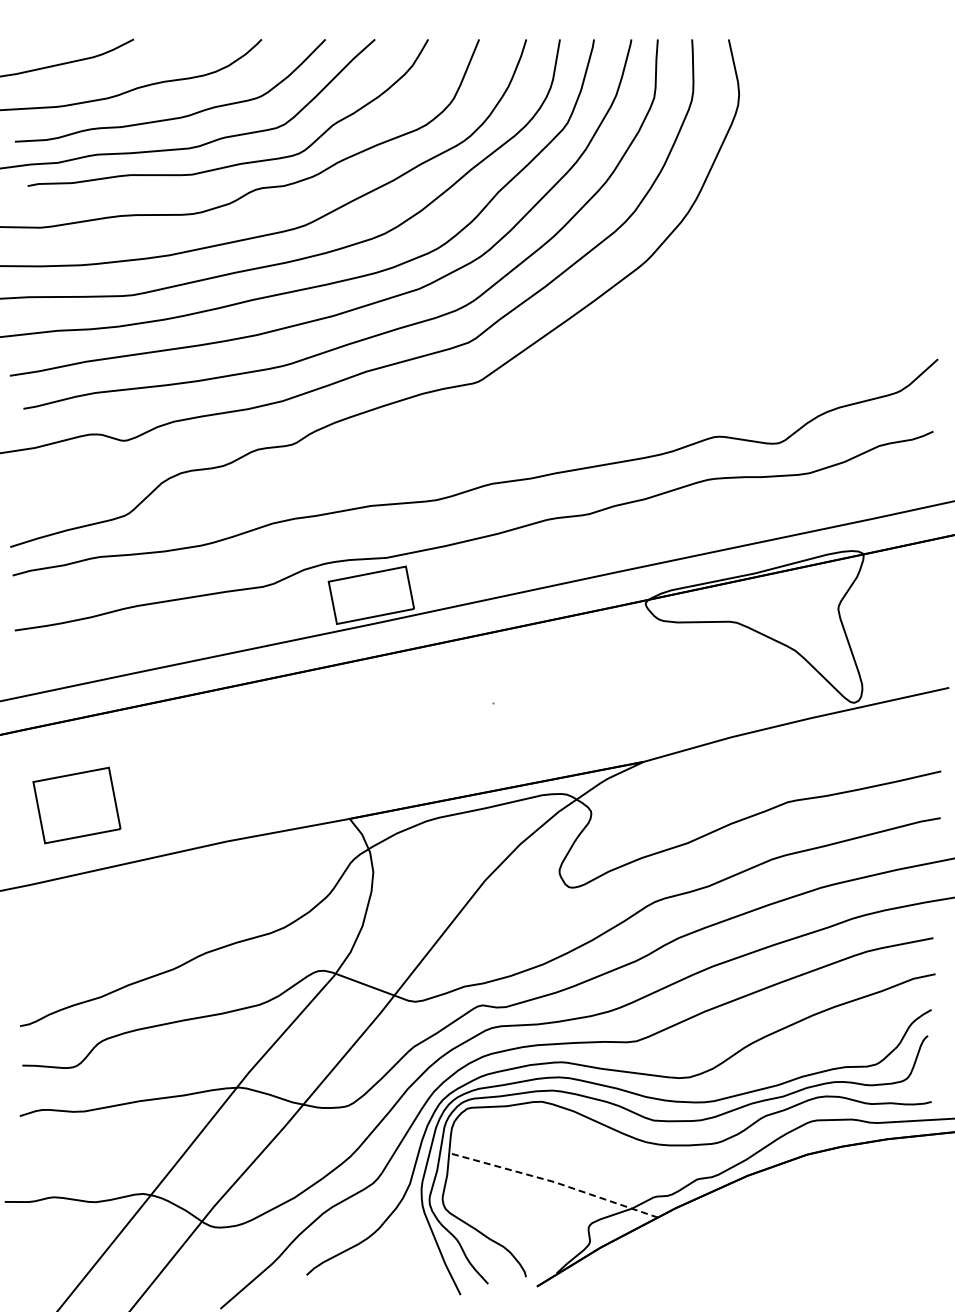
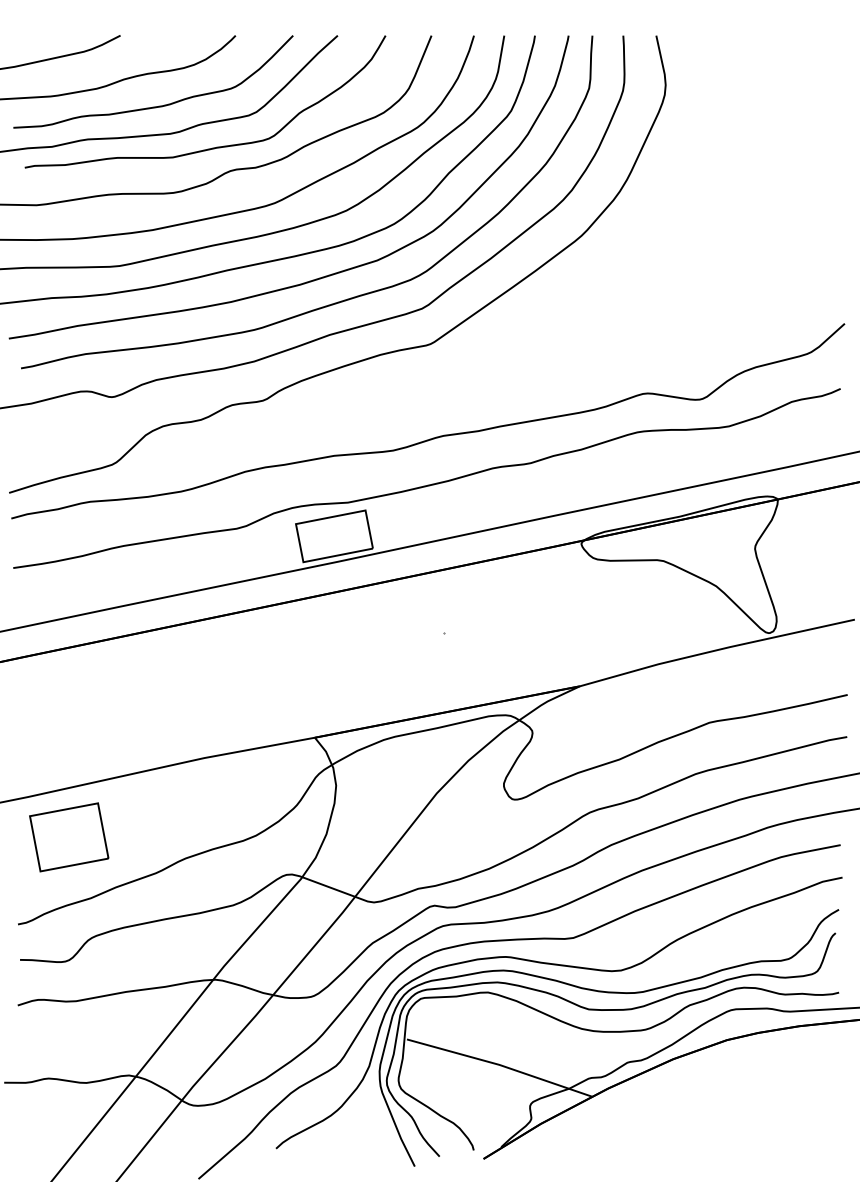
part: (76, 805) -> (68, 837), moved
line: (555, 1182) -> (500, 1065), dashed -> solid

